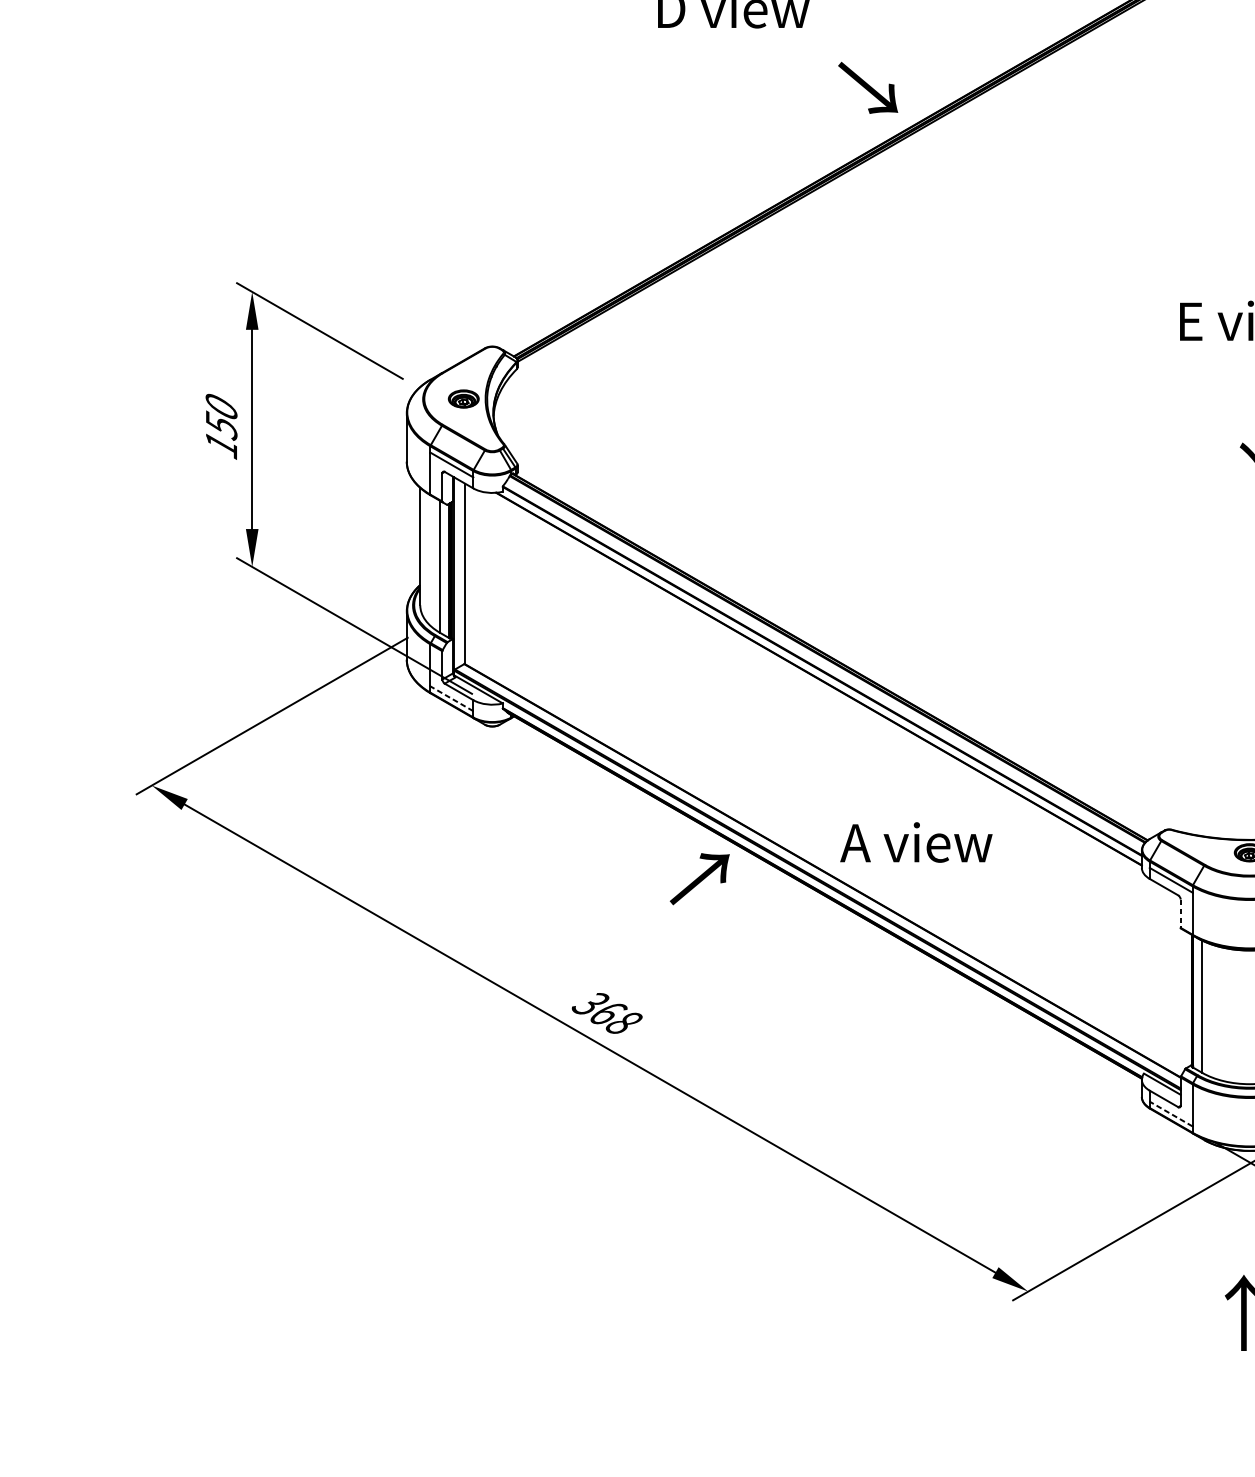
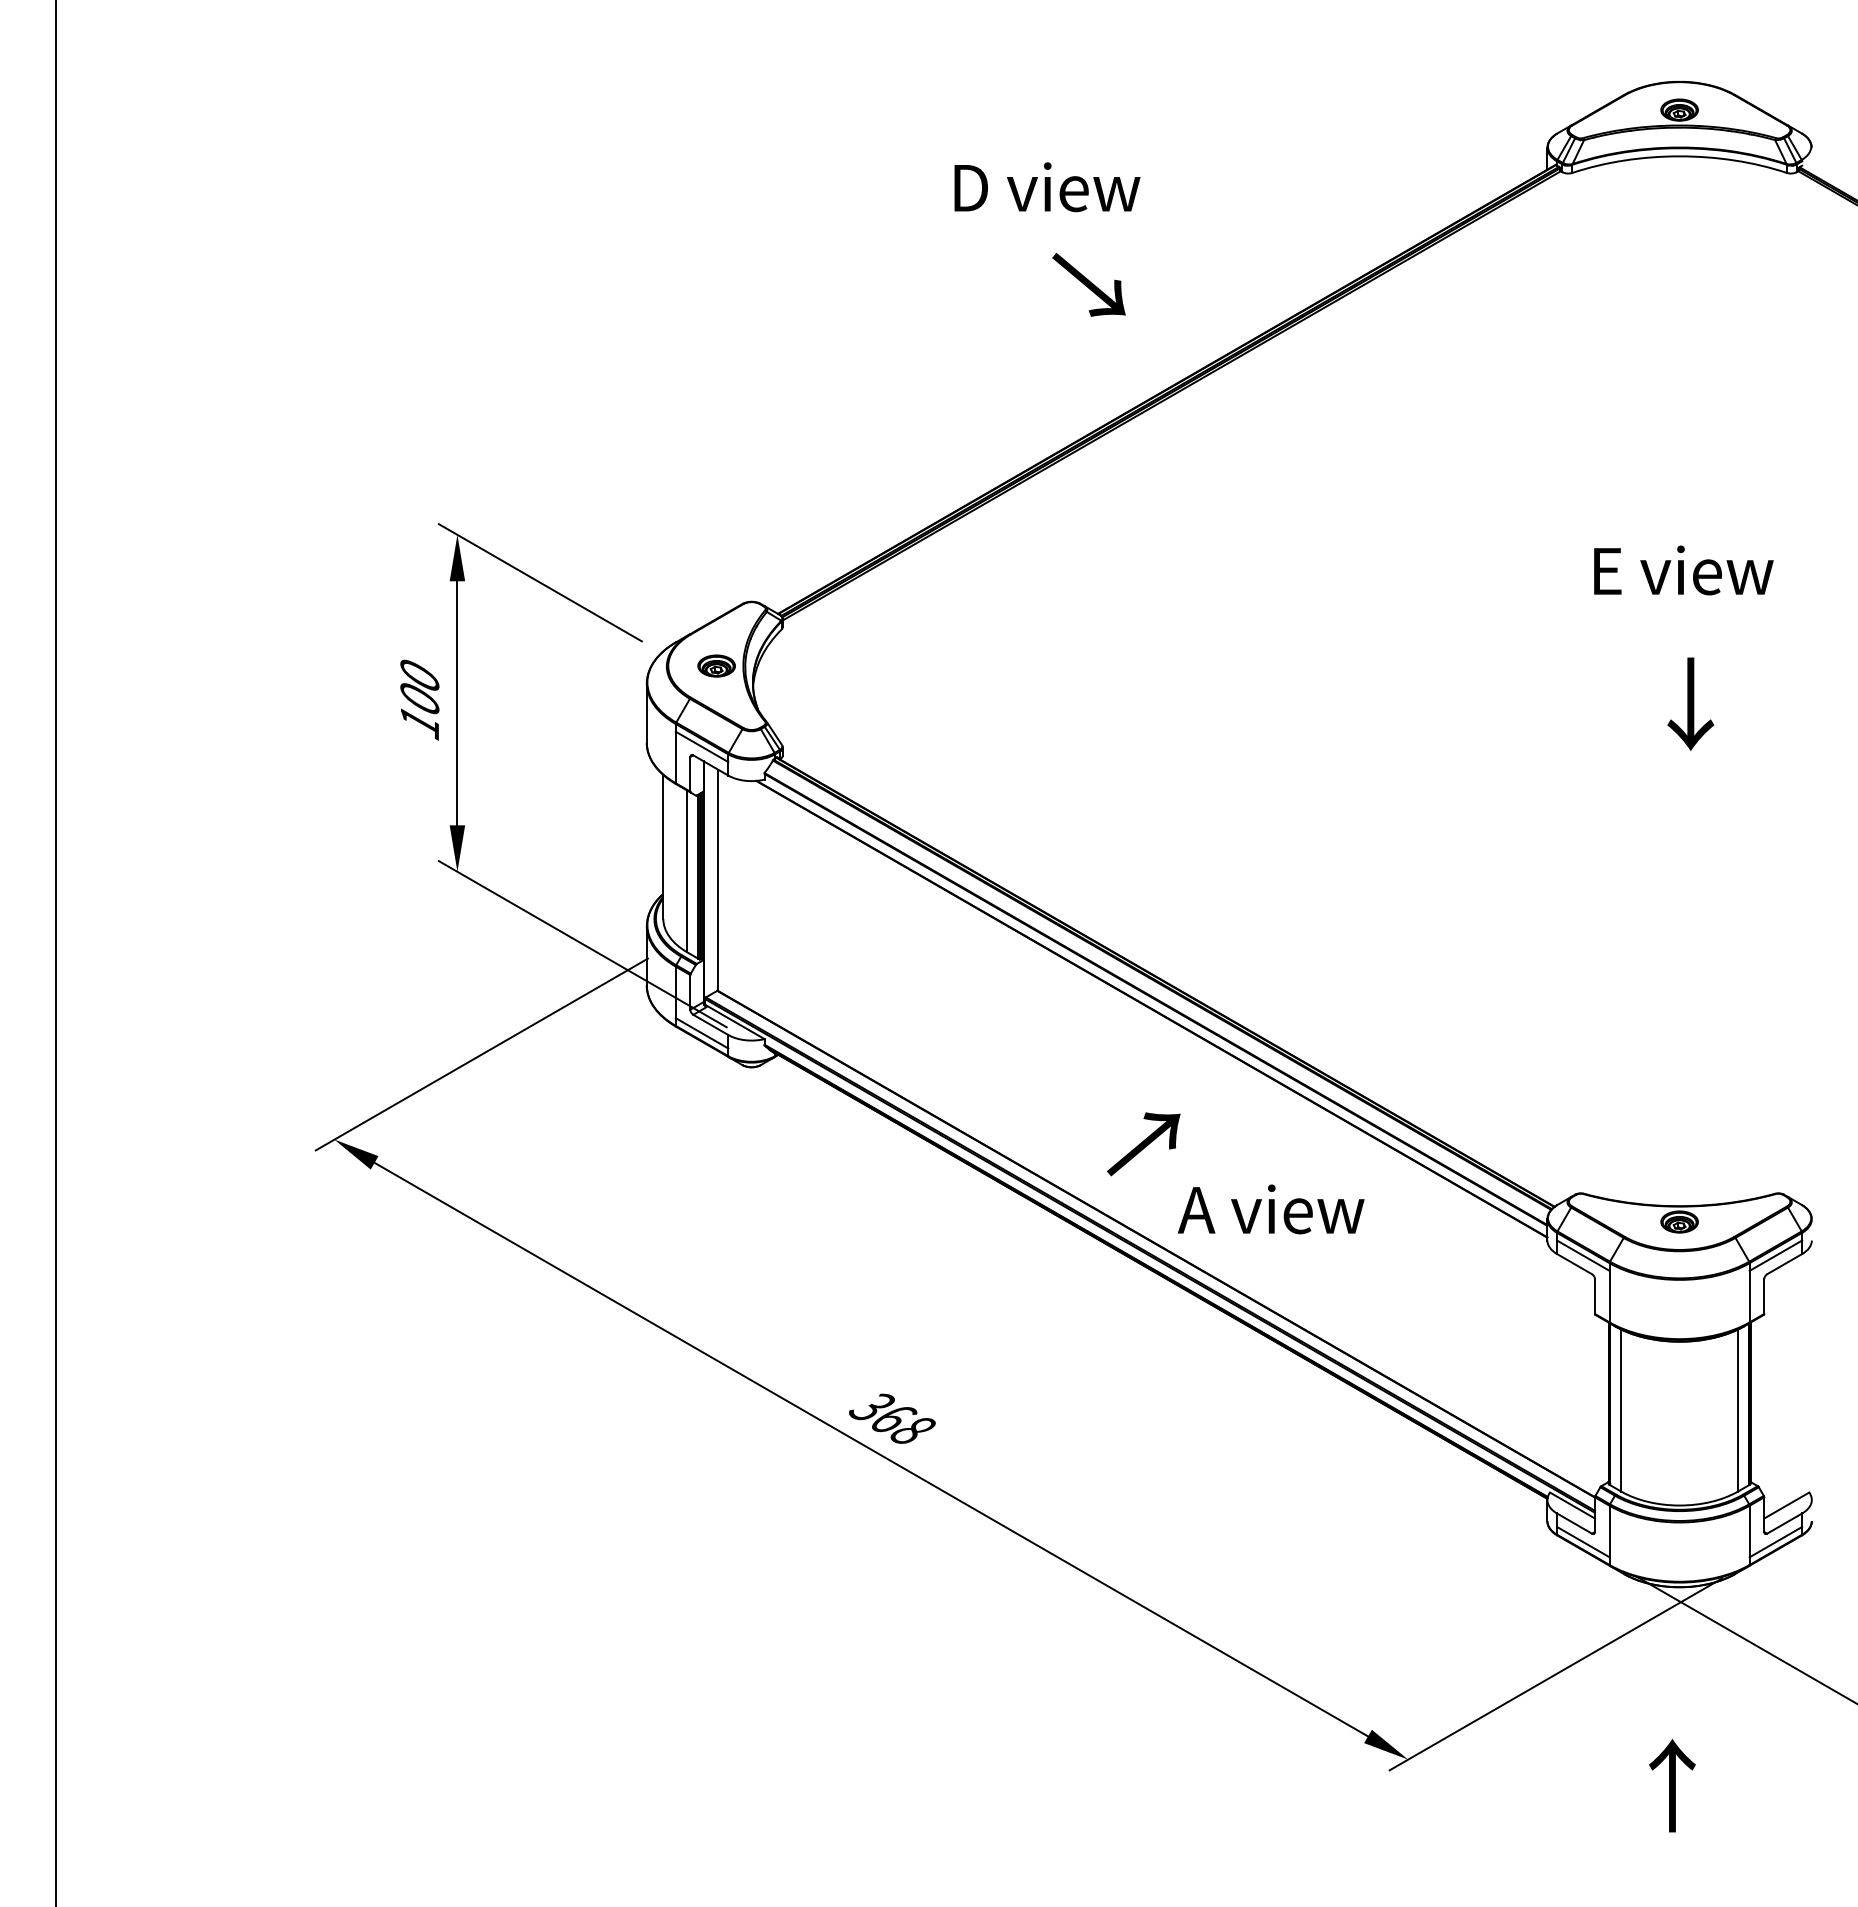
text: (867, 87) -> (1088, 284), moved
text: (221, 425) -> (419, 698), 150 -> 100
line: (451, 698) -> (701, 1033), dashed -> solid
text: (699, 879) -> (1143, 1144), moved
line: (1181, 914) -> (1595, 1297), dashed -> solid
line: (1170, 1113) -> (1582, 1541), dashed -> solid

